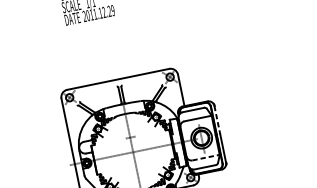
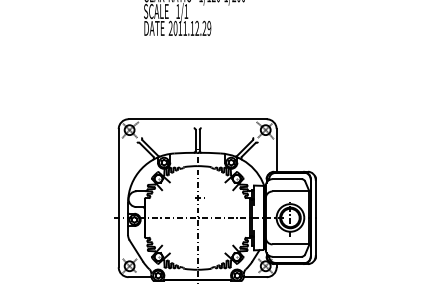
line: (217, 120) -> (315, 199), dashed -> solid
line: (206, 157) -> (291, 244), dashed -> solid

